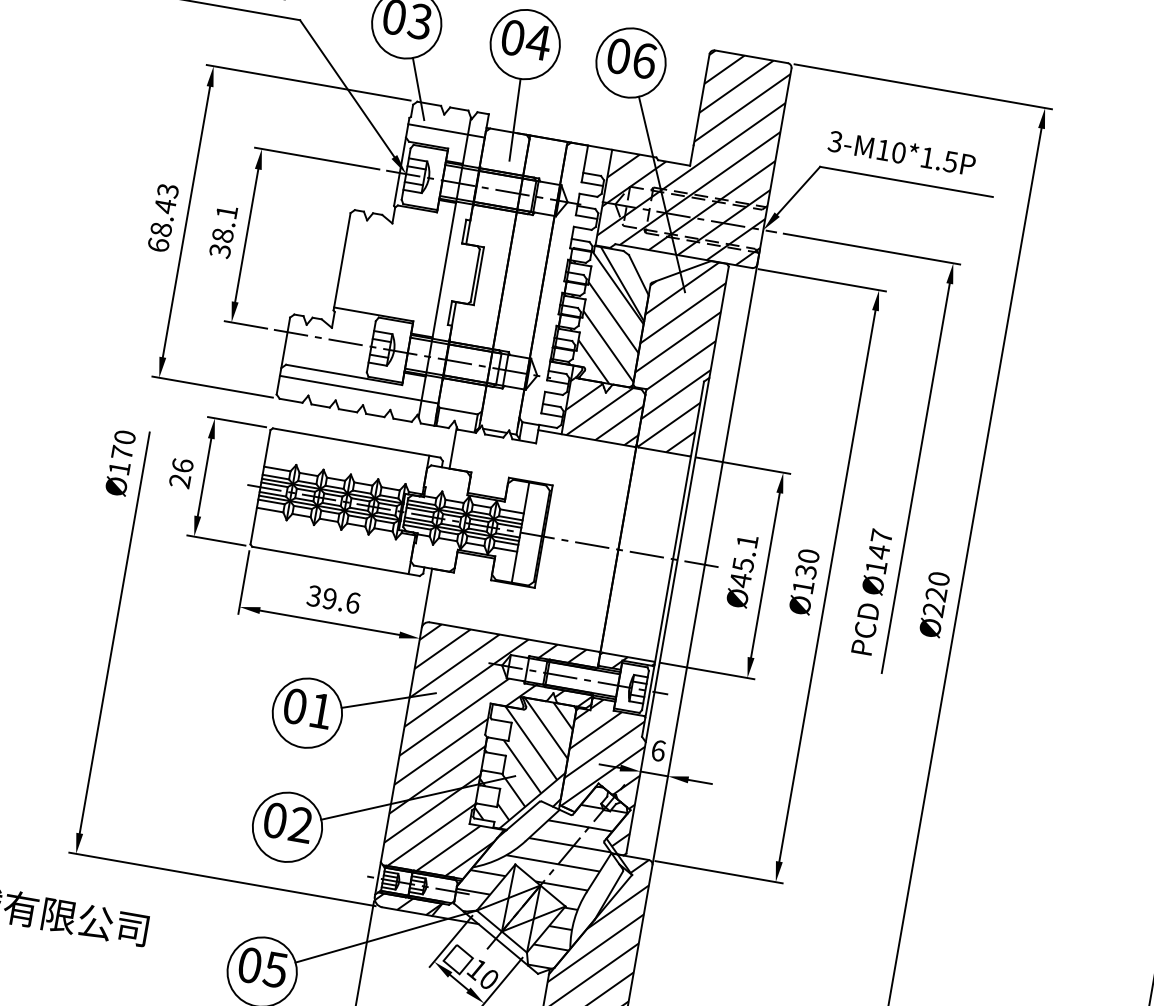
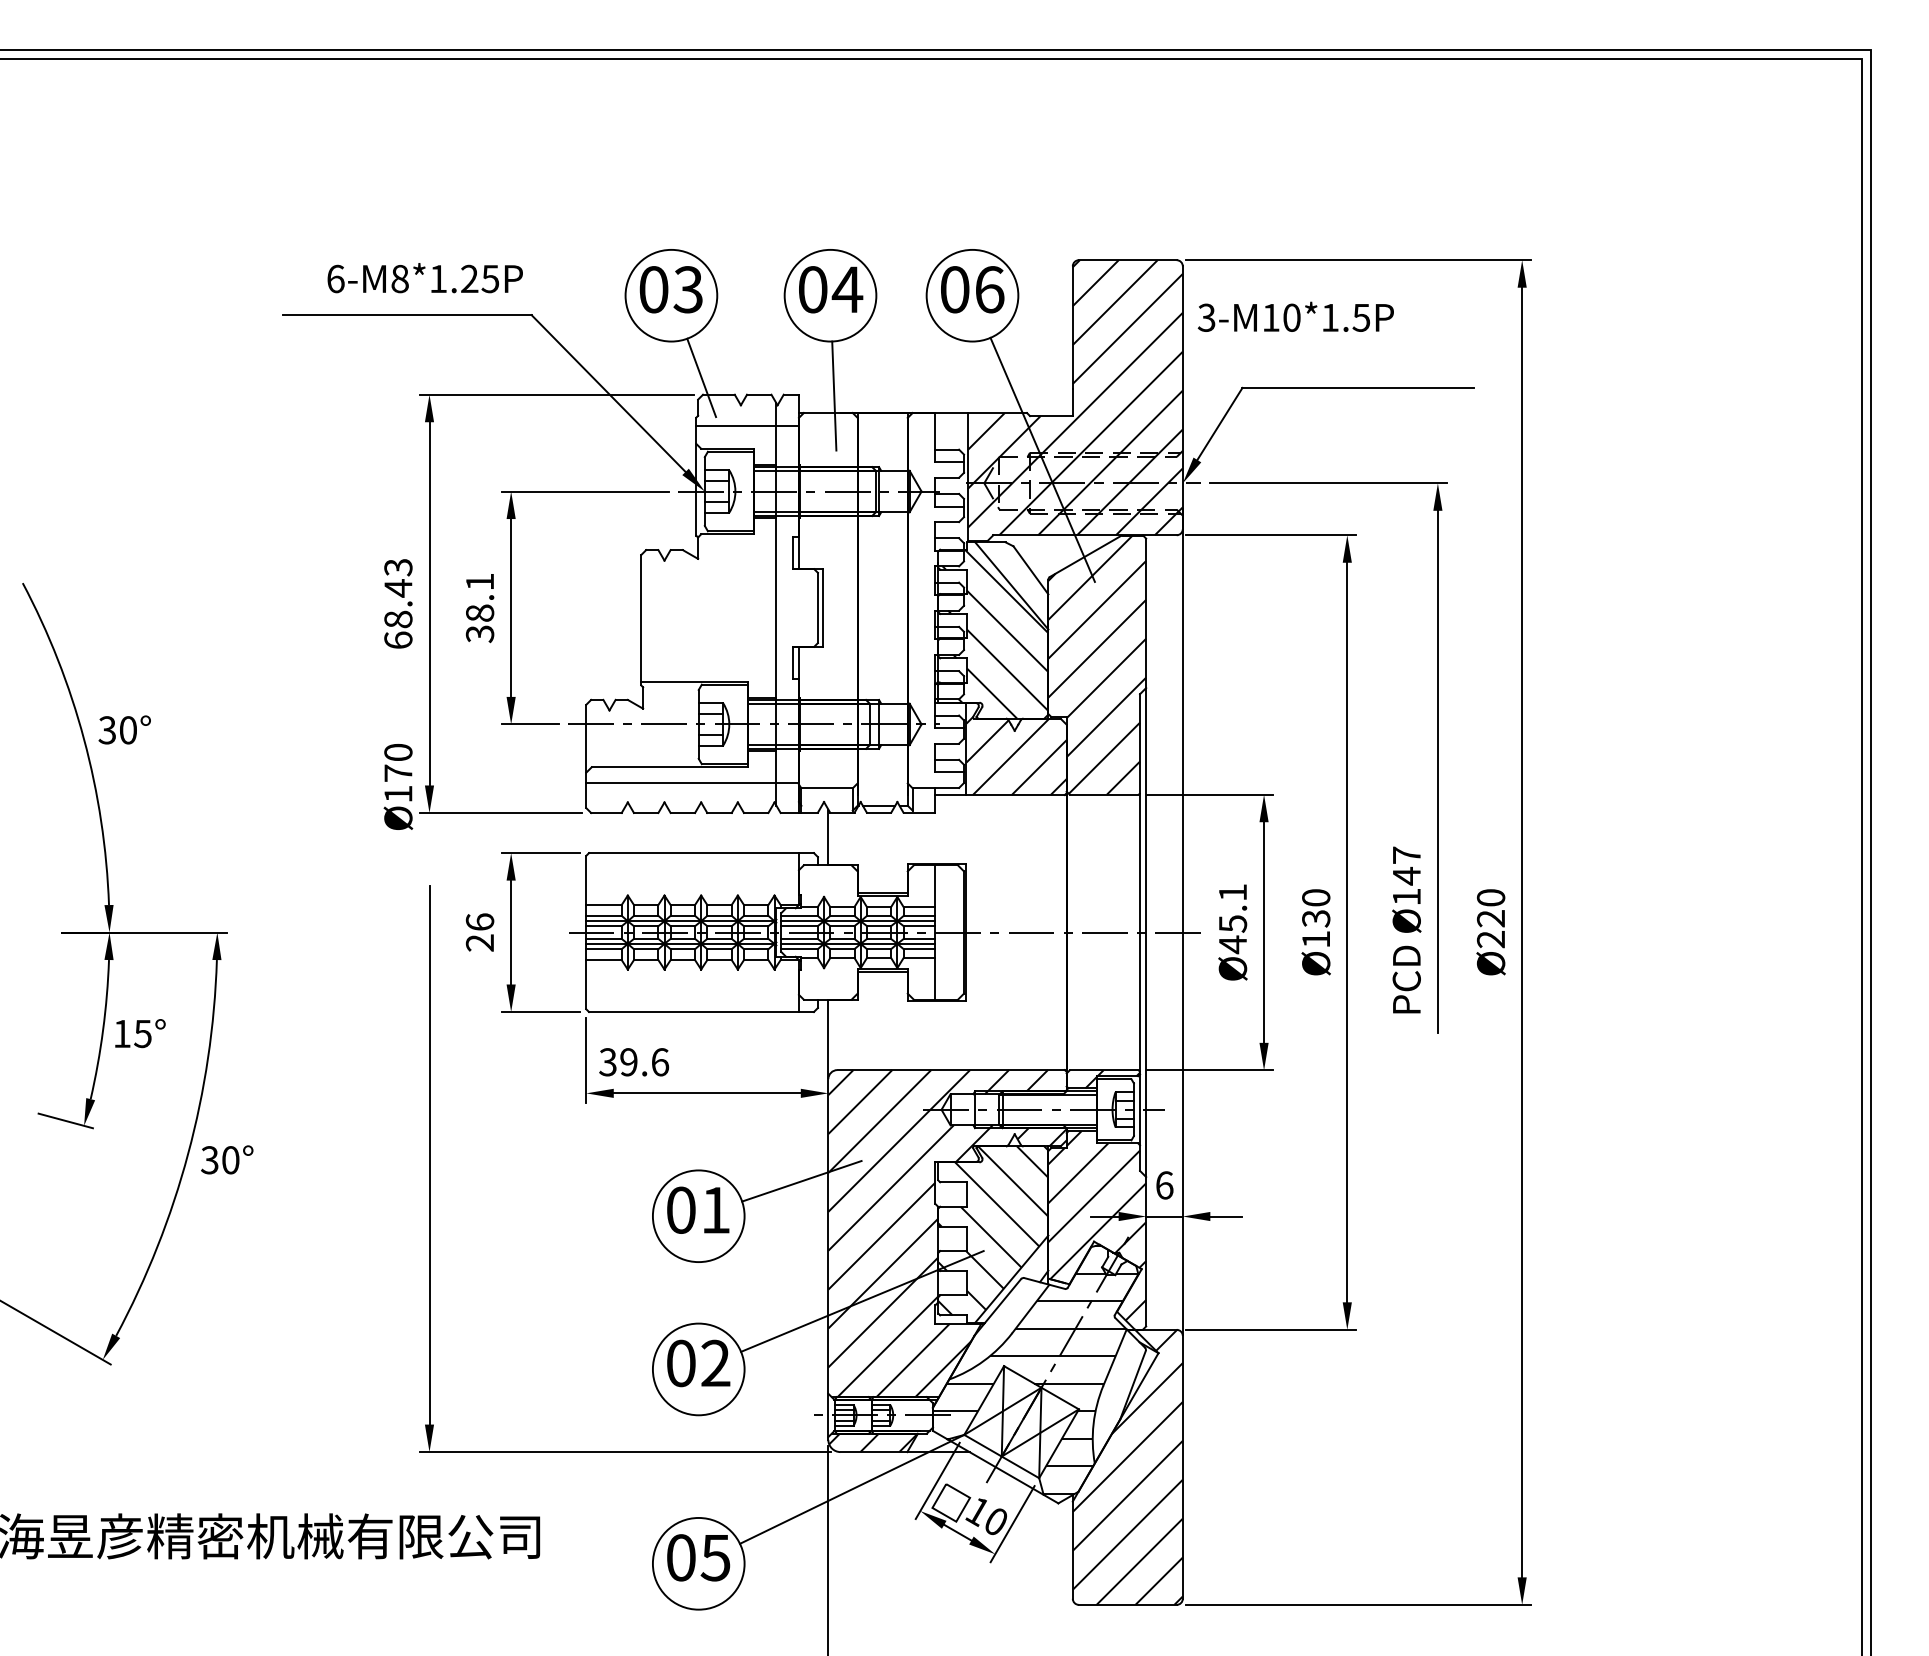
text: (901, 152) -> (1295, 316), moved
text: (120, 462) -> (398, 786), moved
text: (333, 599) -> (634, 1062), moved

